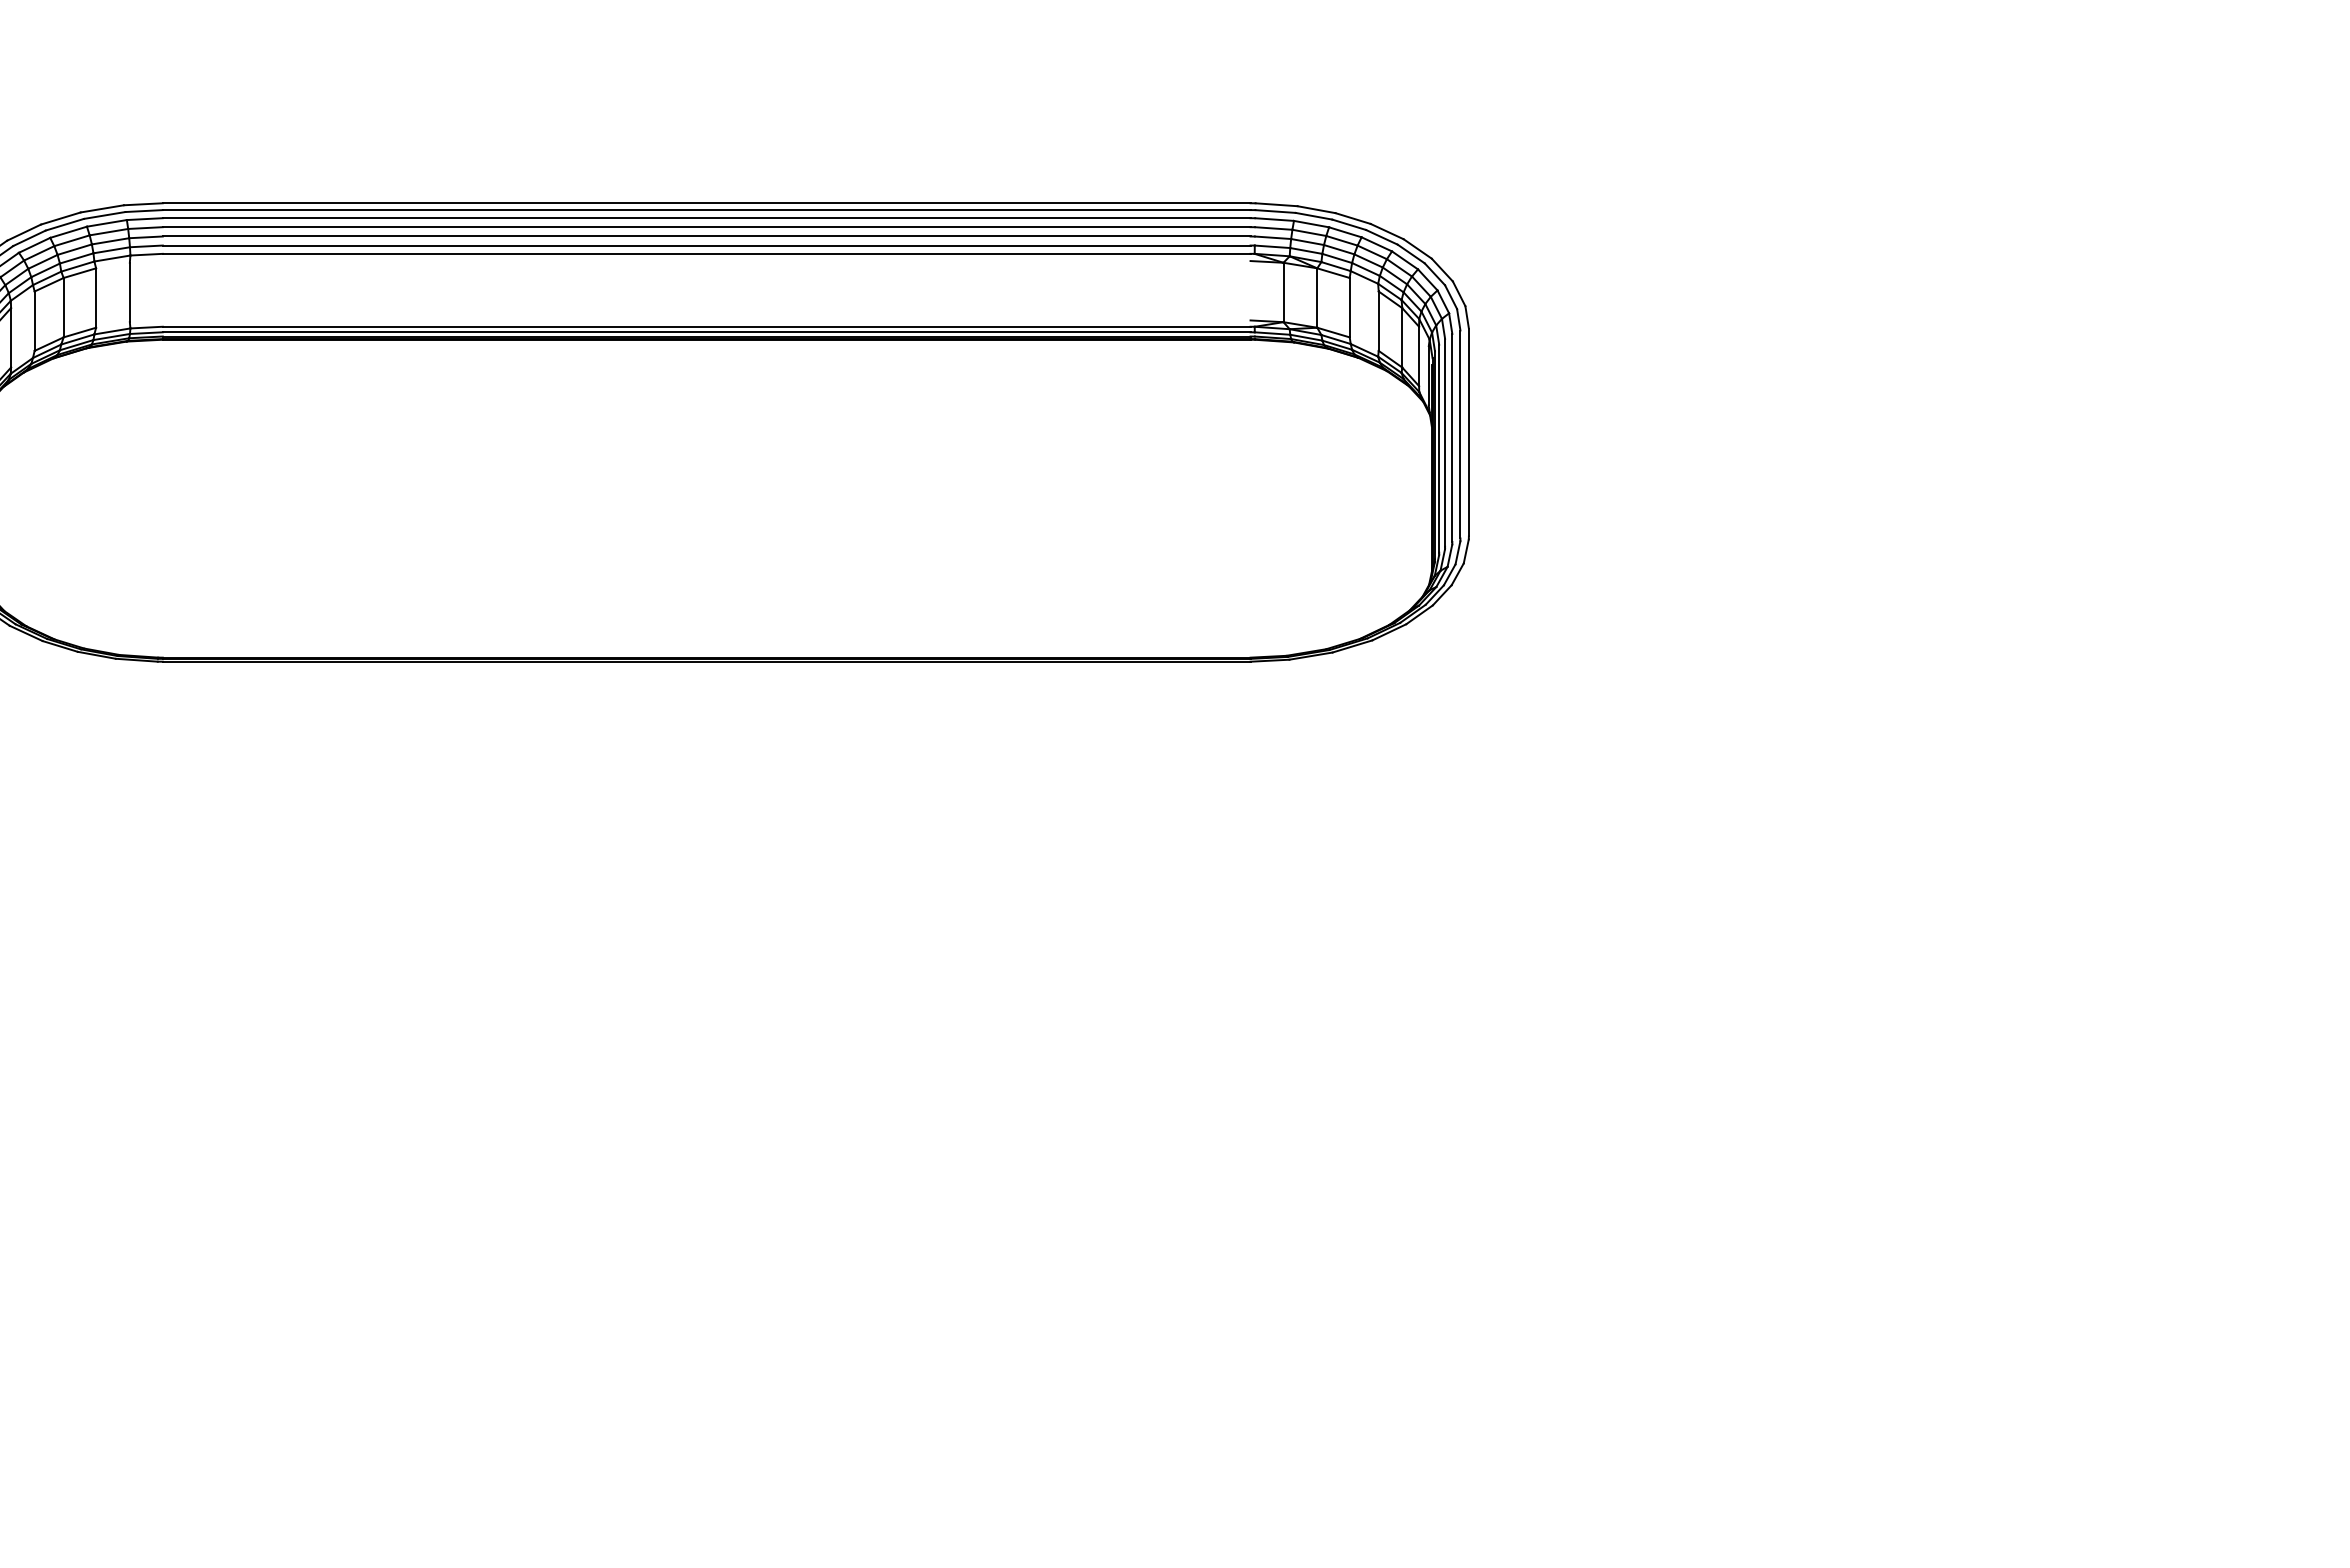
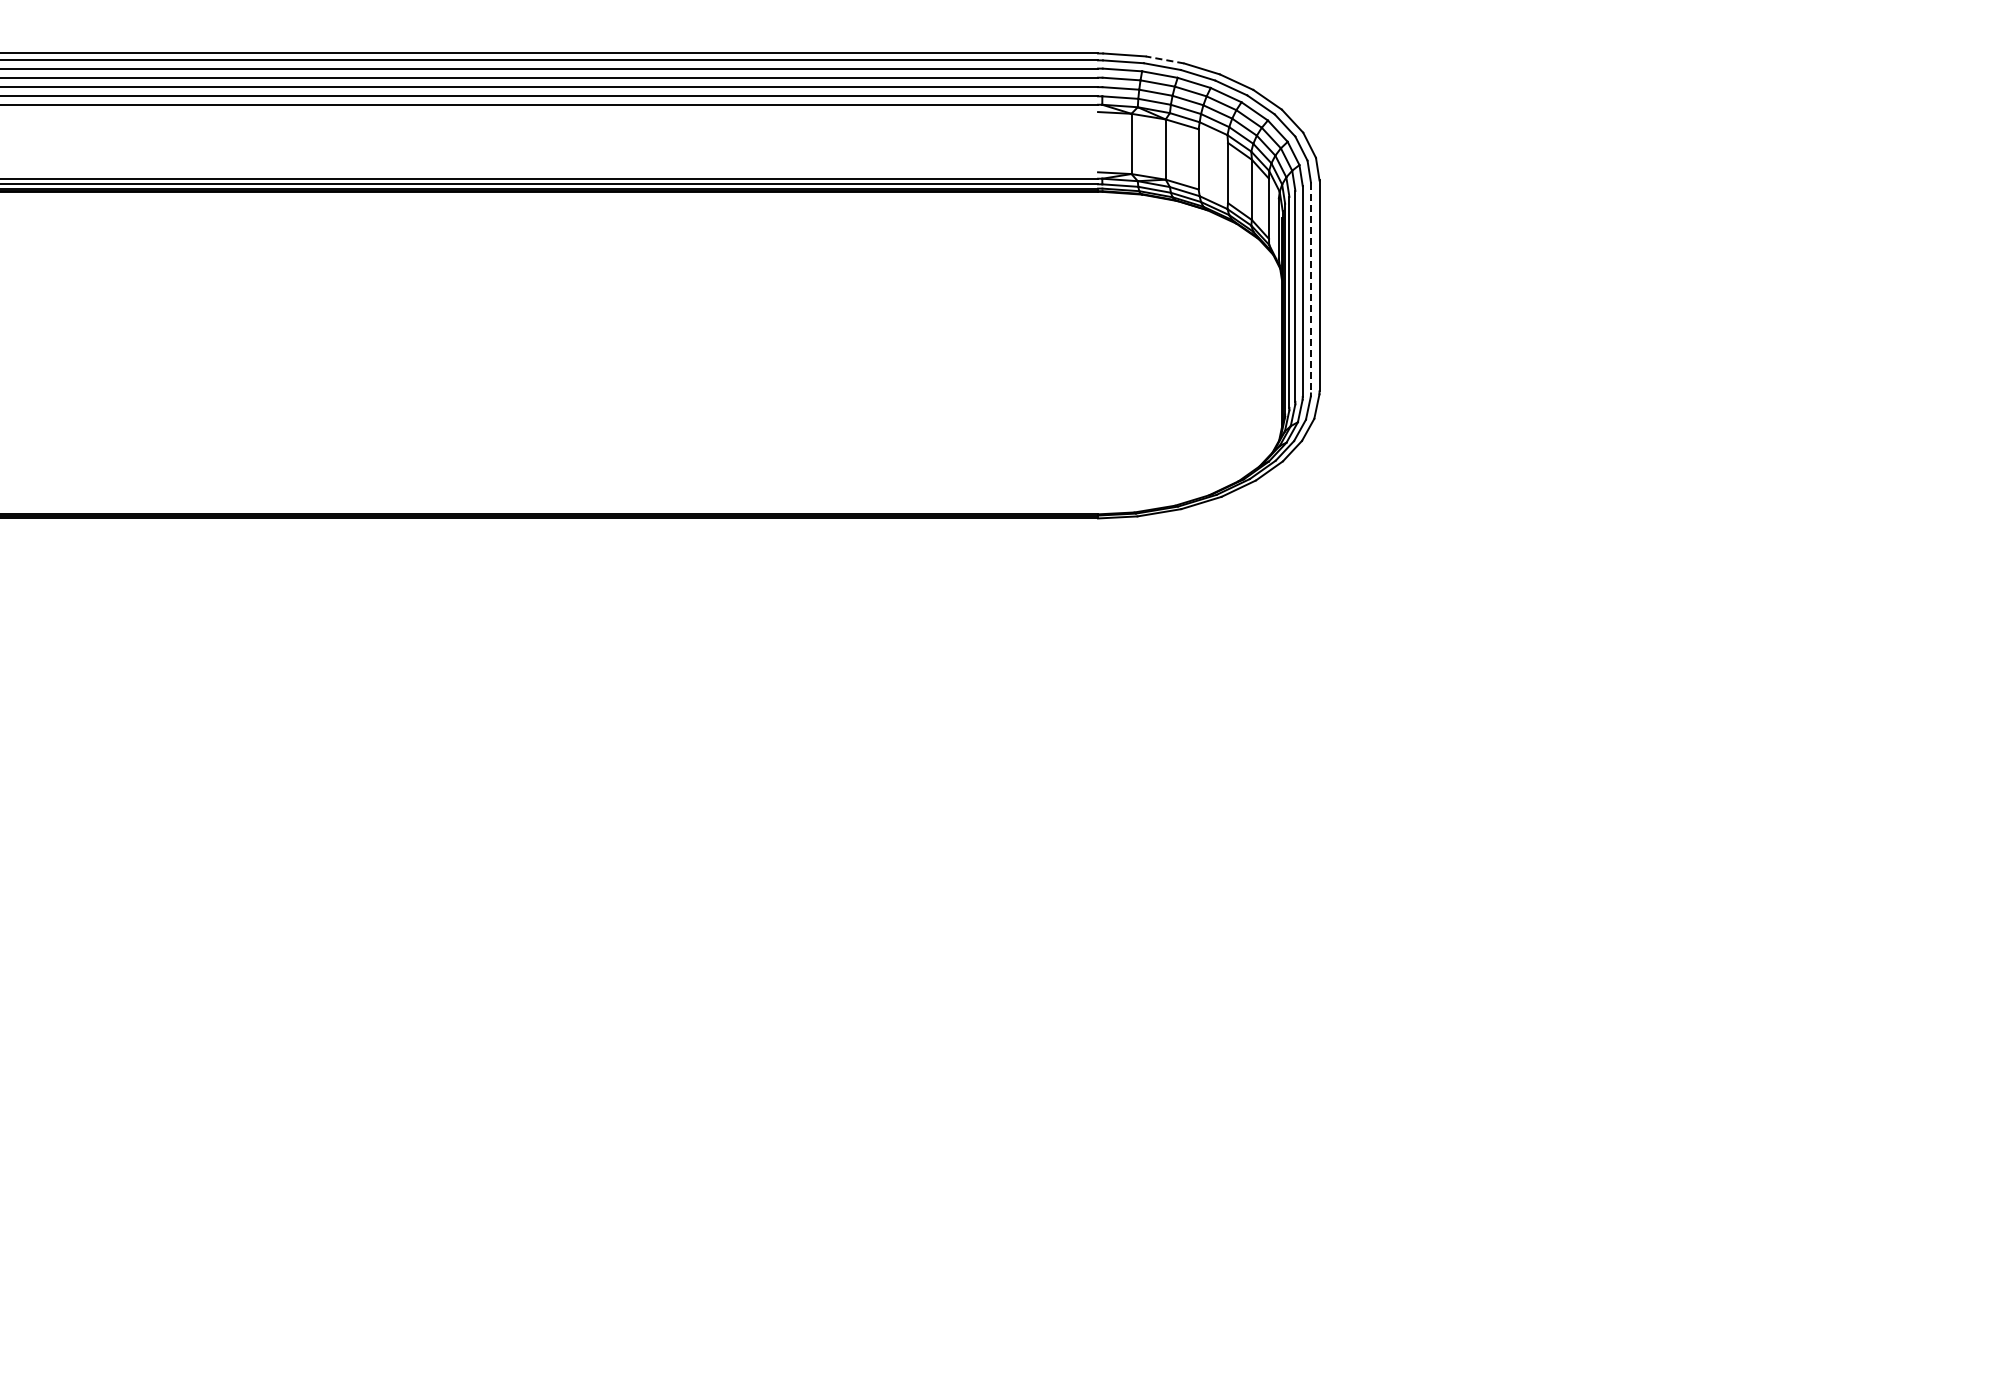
line: (1316, 209) -> (1164, 59), solid -> dashed
line: (1460, 434) -> (1311, 287), solid -> dashed

